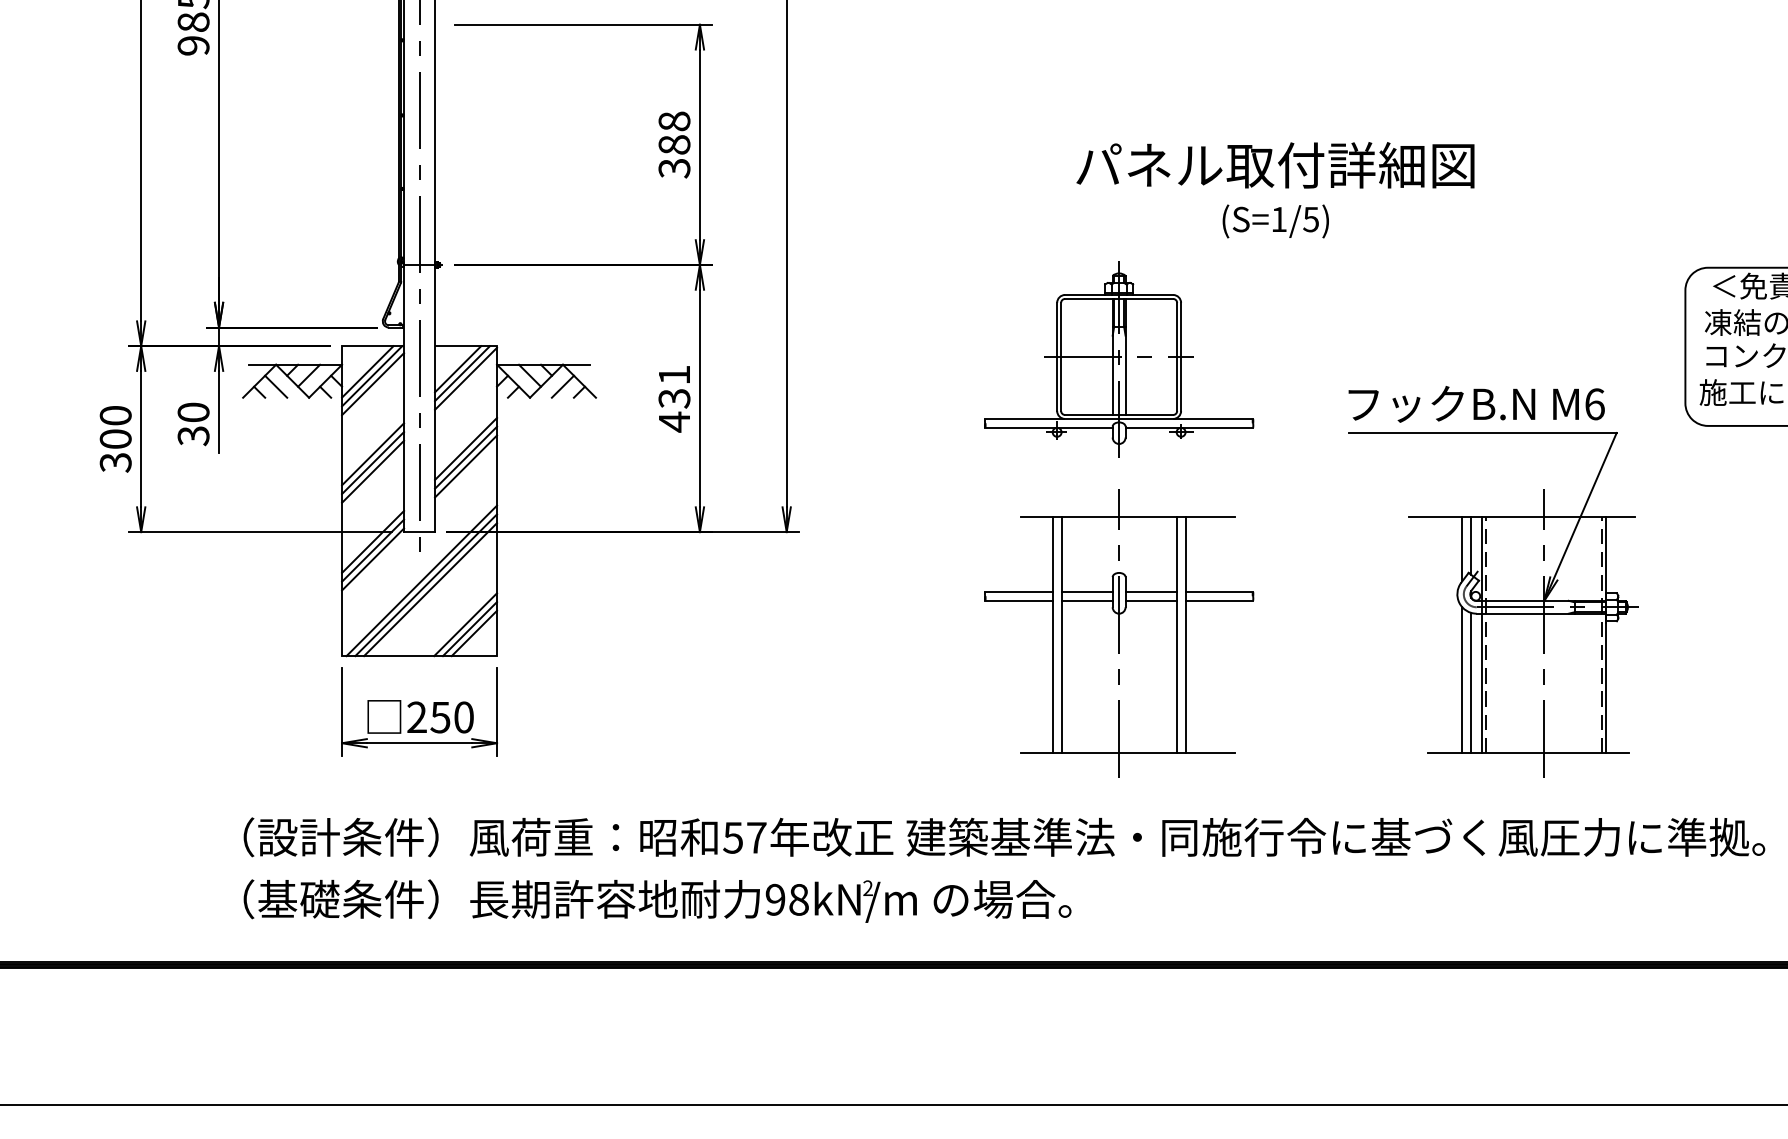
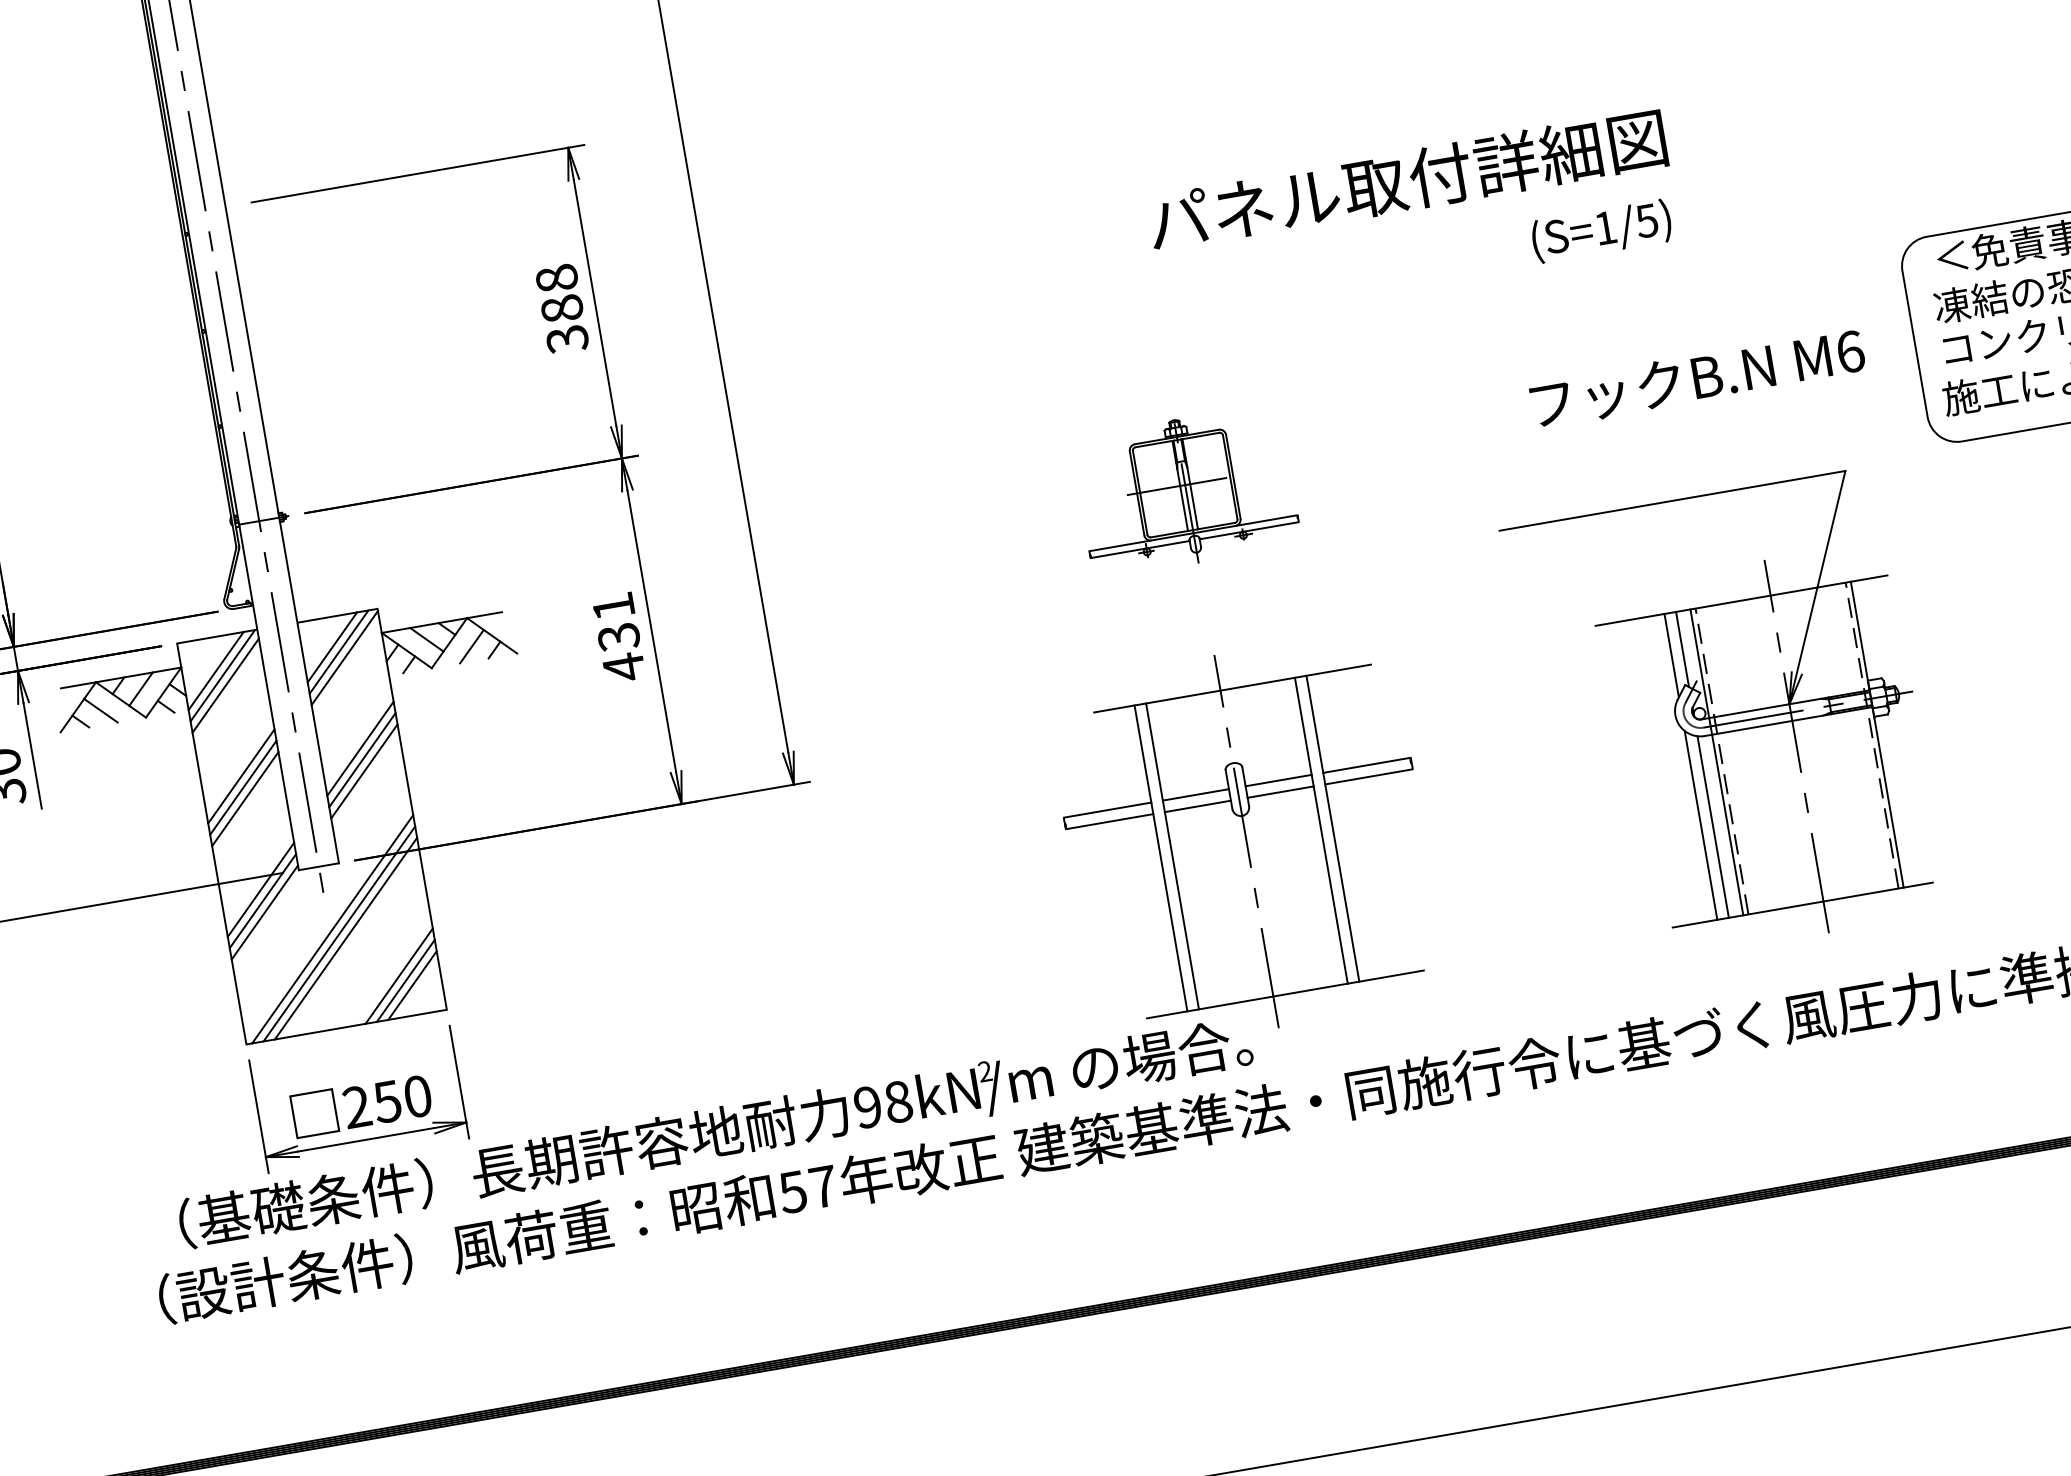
text: (1275, 165) -> (1407, 180), moved
text: (1275, 221) -> (1601, 231), moved
part: (1119, 359) -> (1185, 487), size x0.6
text: (1476, 404) -> (1697, 378), moved
text: (657, 900) -> (715, 1134), moved

